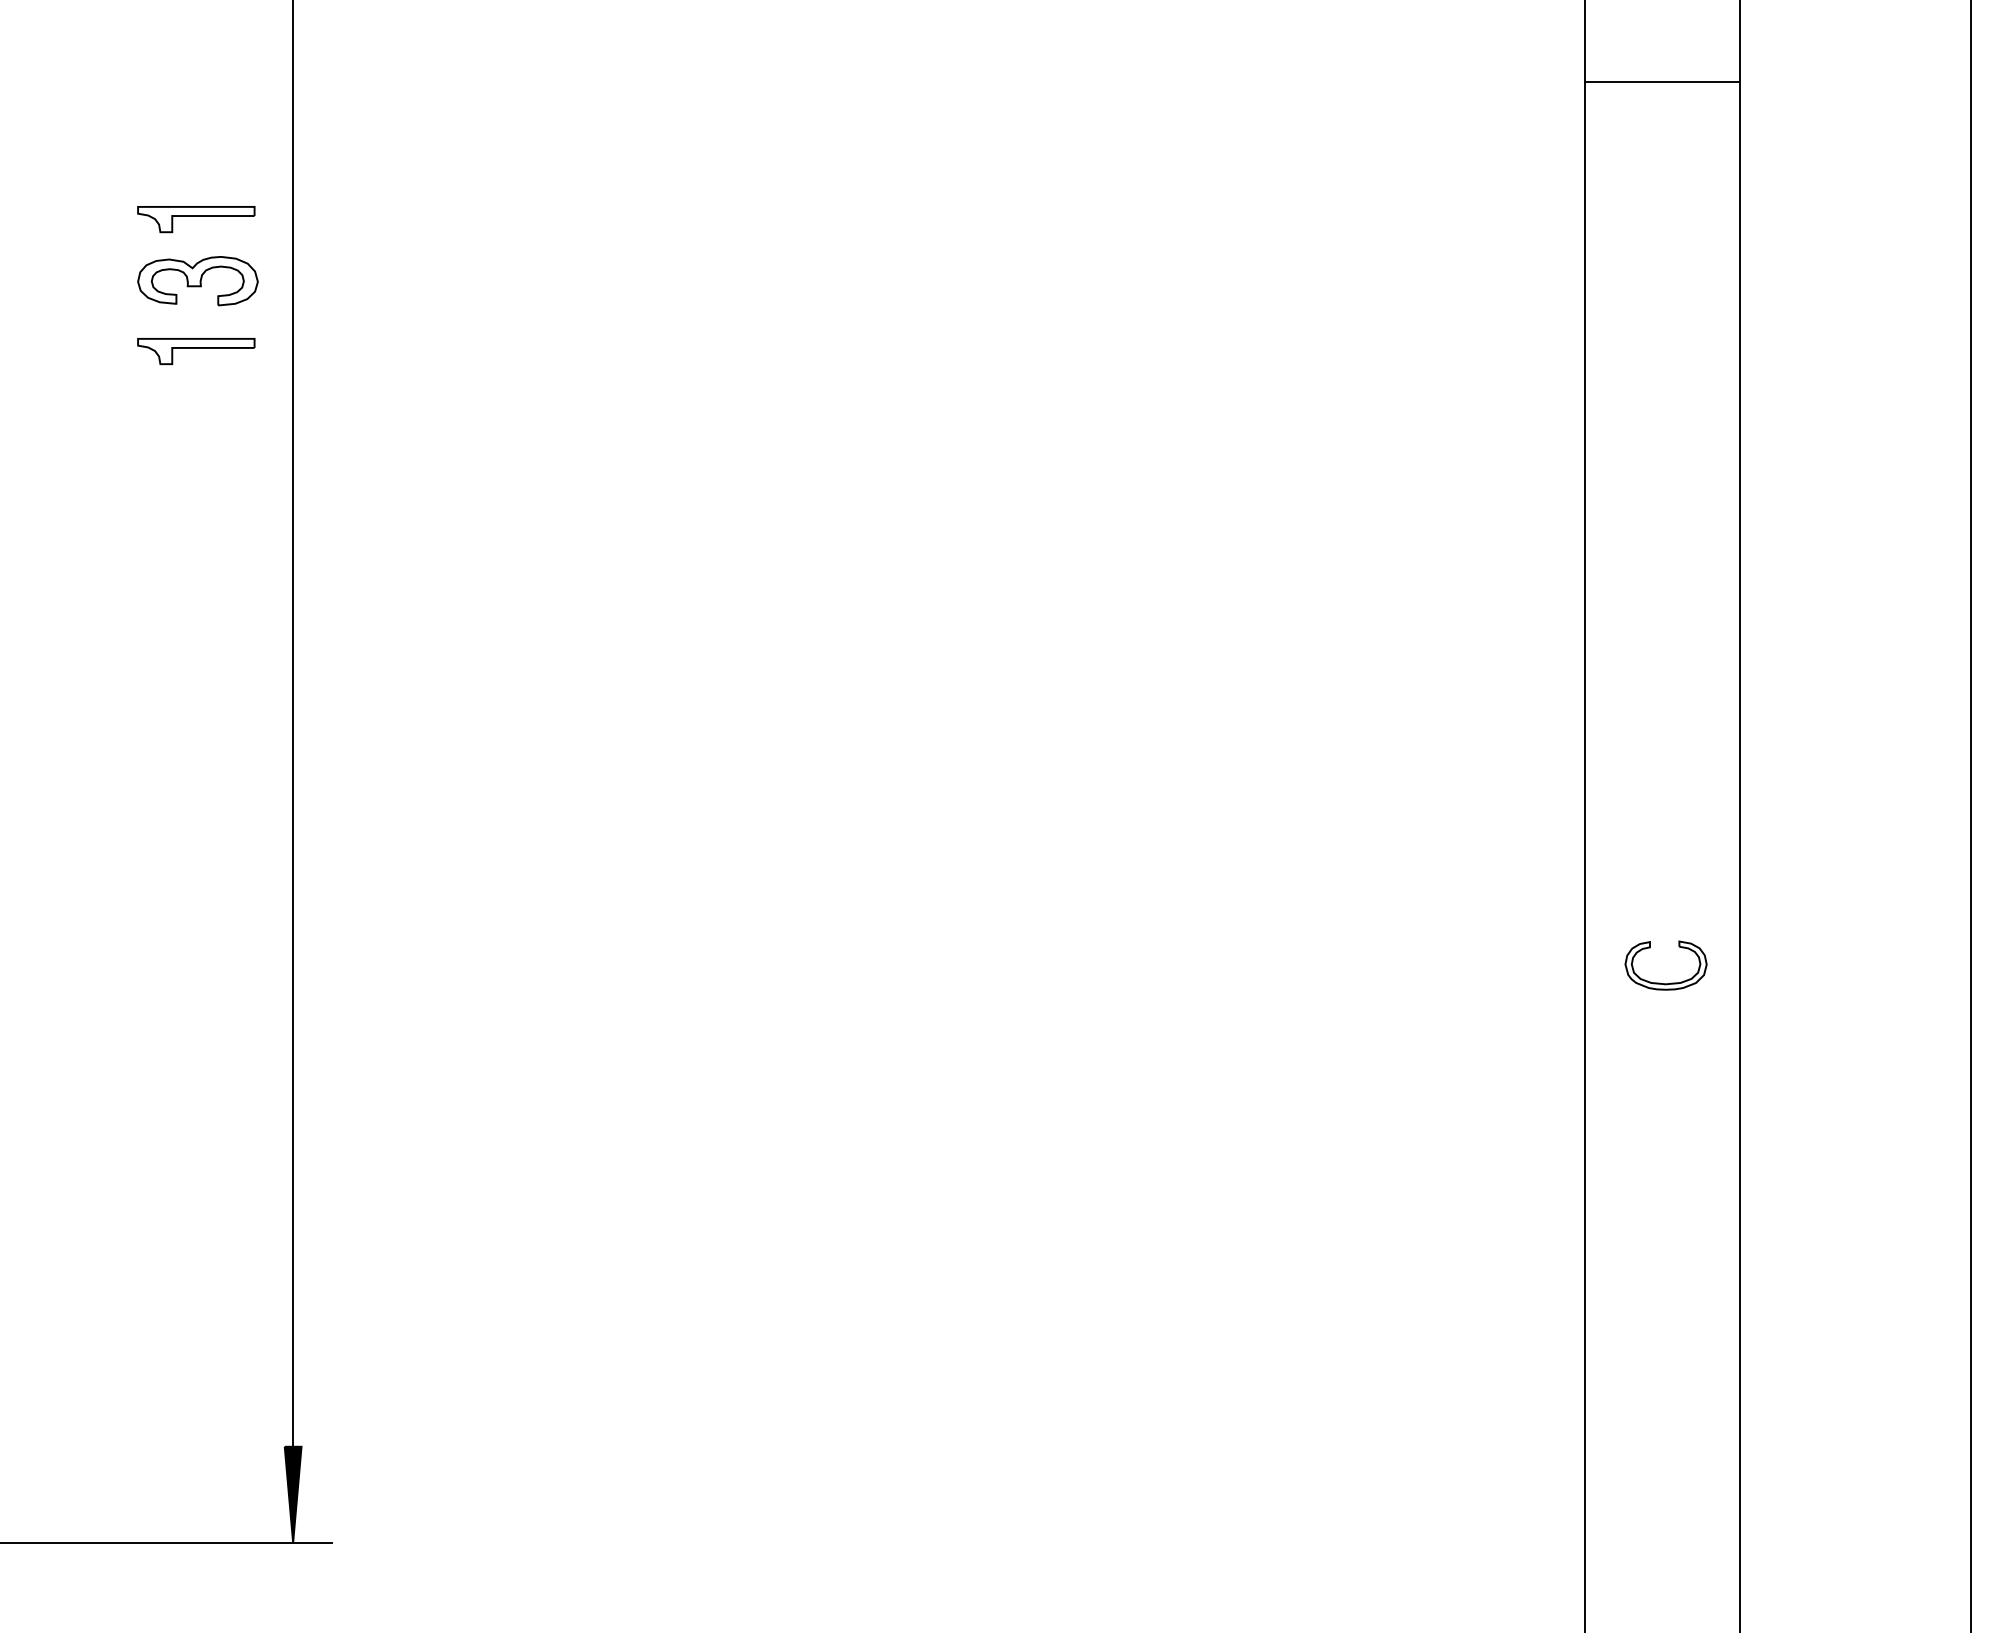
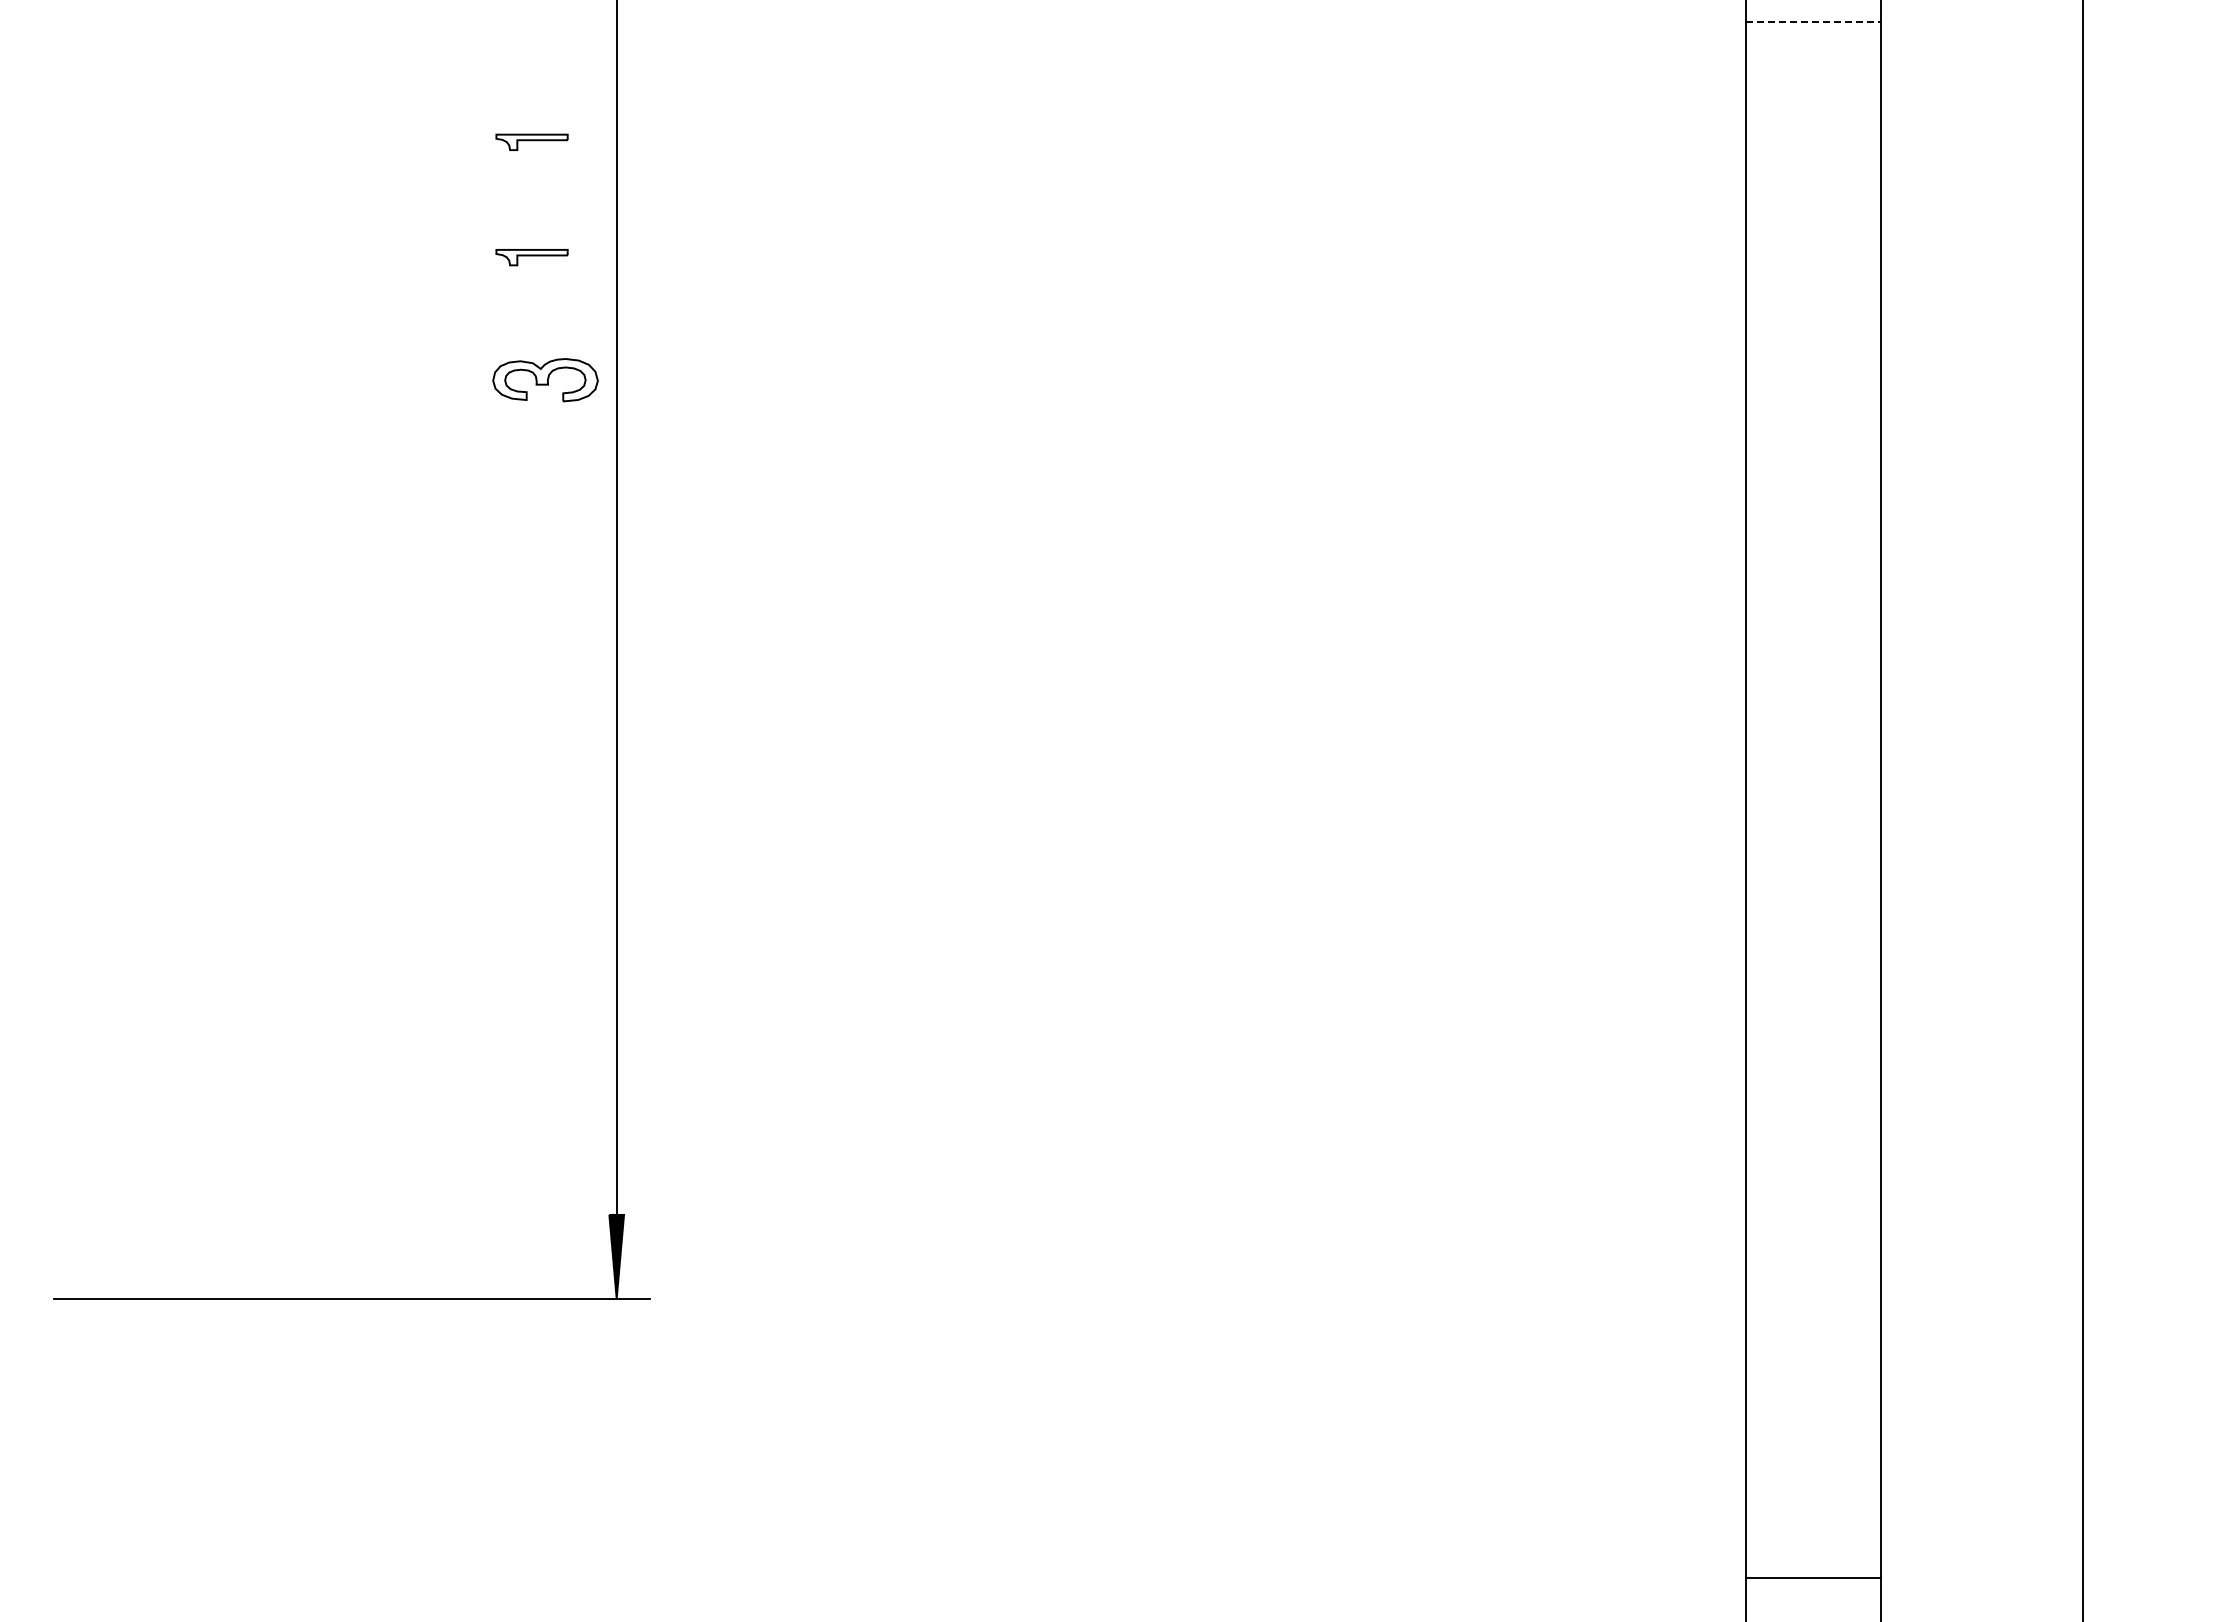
line: (1662, 82) -> (1813, 22), solid -> dashed
part: (195, 219) -> (531, 142), size x0.7
part: (197, 281) -> (545, 380), moved
part: (195, 351) -> (531, 257), size x0.7
part: (1665, 982) -> (1816, 809), removed

